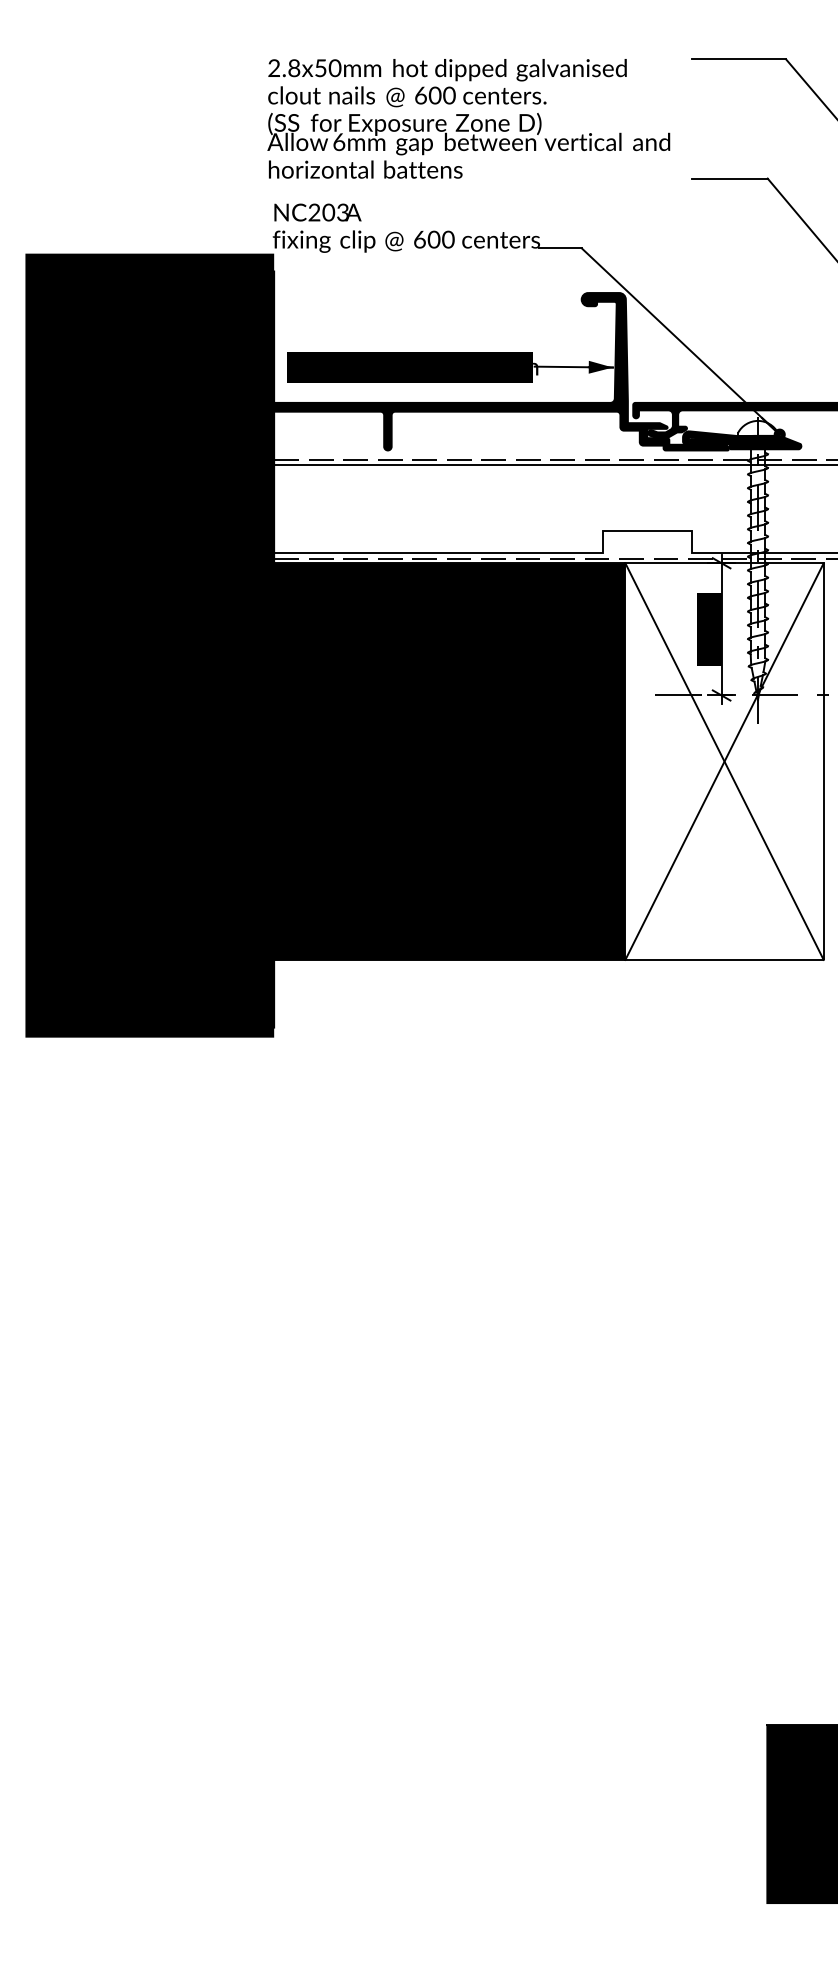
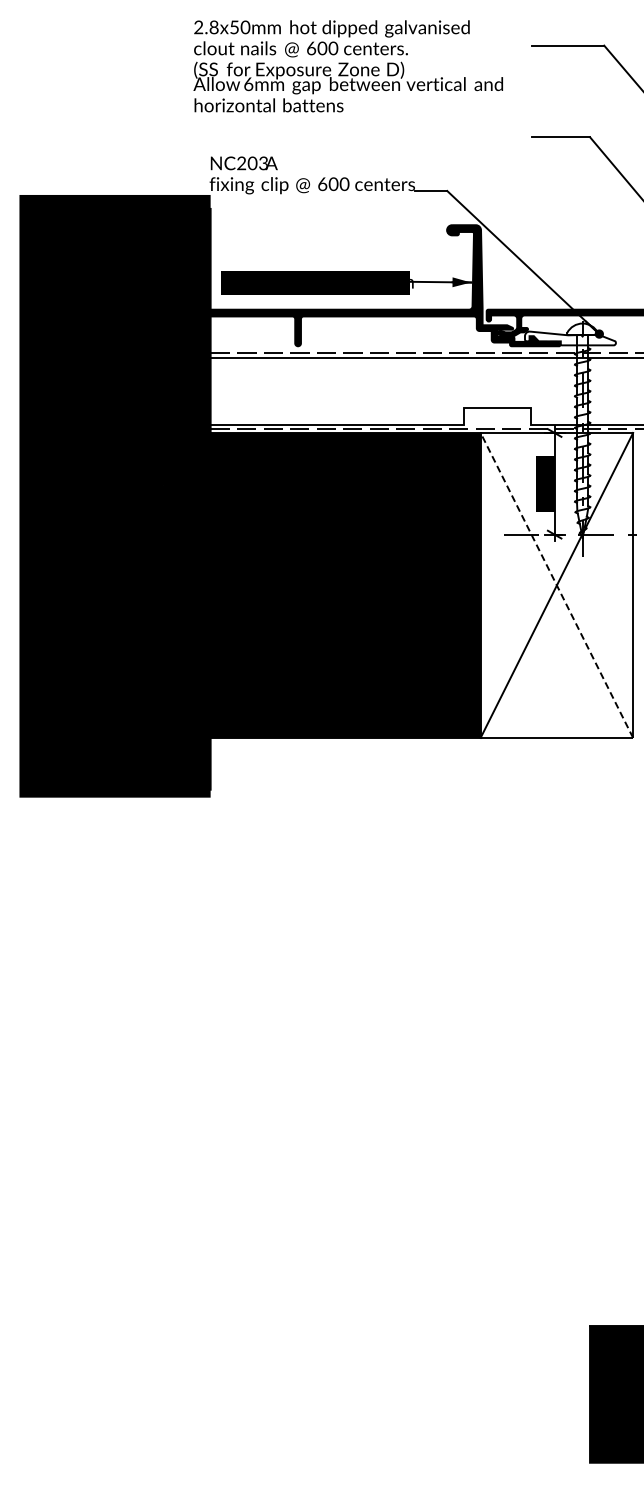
text: (467, 119) -> (347, 66), moved
fill: (740, 440) -> (569, 338), removed
line: (724, 761) -> (556, 585), solid -> dashed

